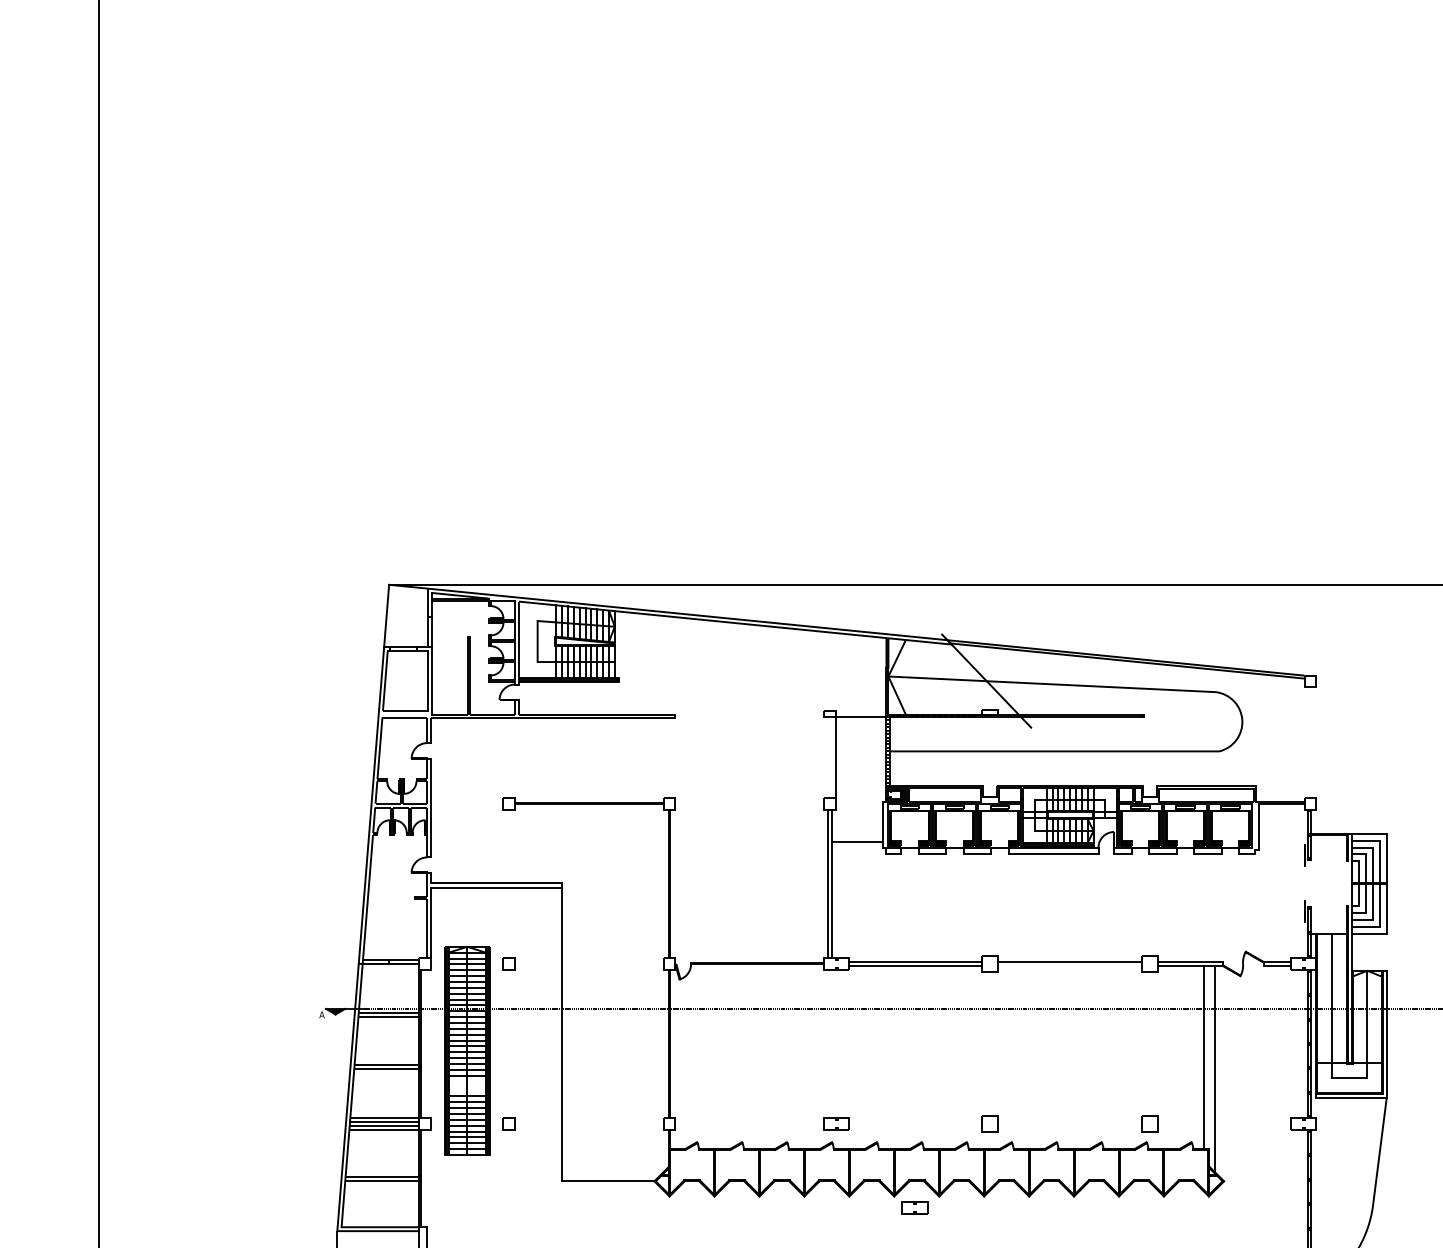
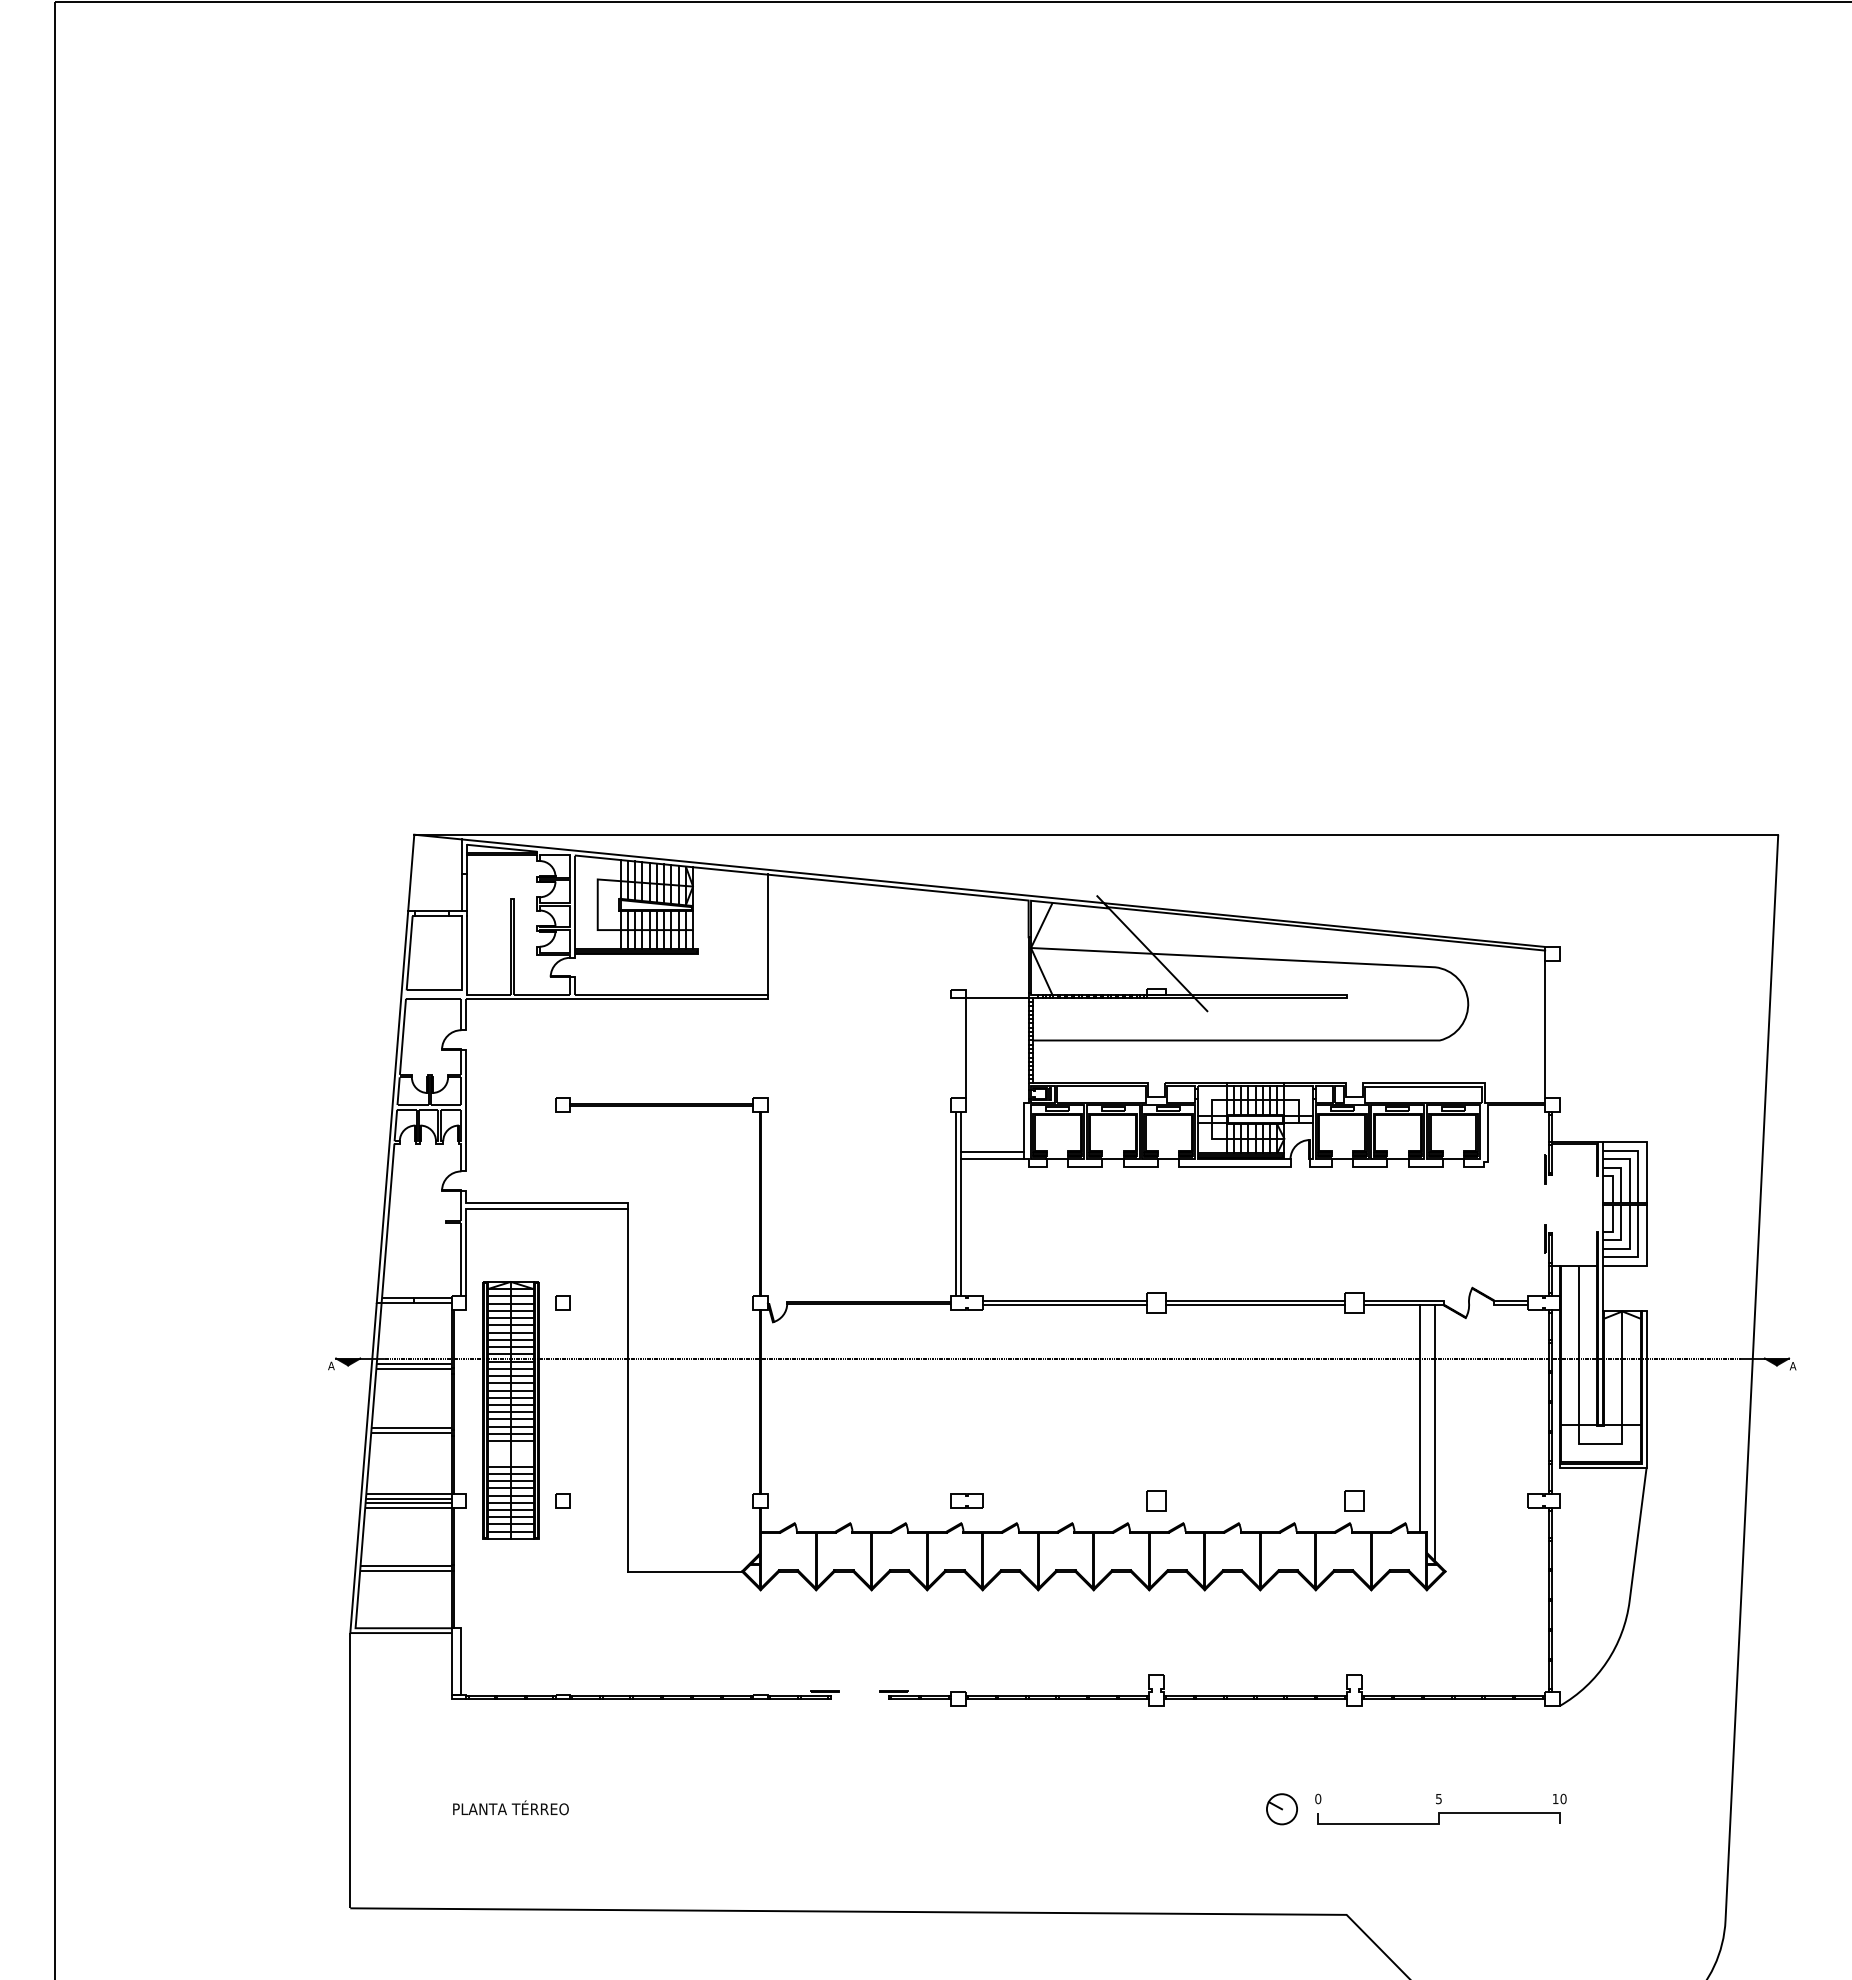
line: (675, 665) -> (767, 934), added
line: (1304, 742) -> (1545, 1029), added
line: (857, 847) -> (992, 1159), added
line: (1070, 965) -> (1255, 1305), added
part: (914, 1208) -> (1063, 1604), removed

